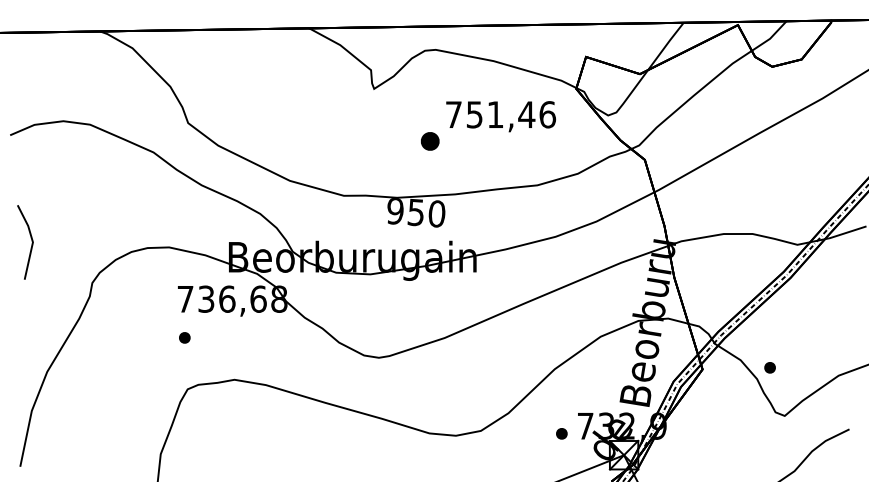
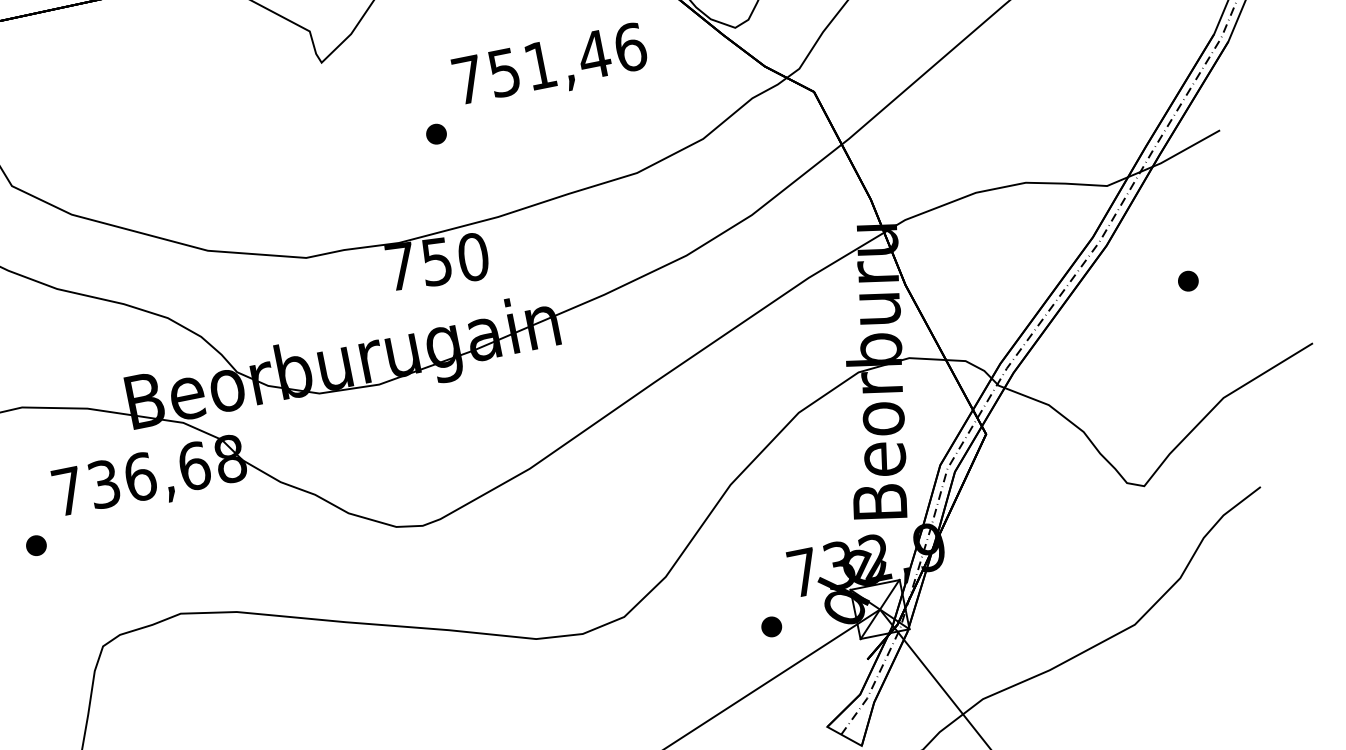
part: (429, 141) -> (435, 134), size x0.62
text: (395, 211) -> (400, 267), 950 -> 750
part: (184, 337) -> (35, 545), moved
part: (769, 367) -> (1187, 280), moved
part: (561, 433) -> (770, 626), moved

